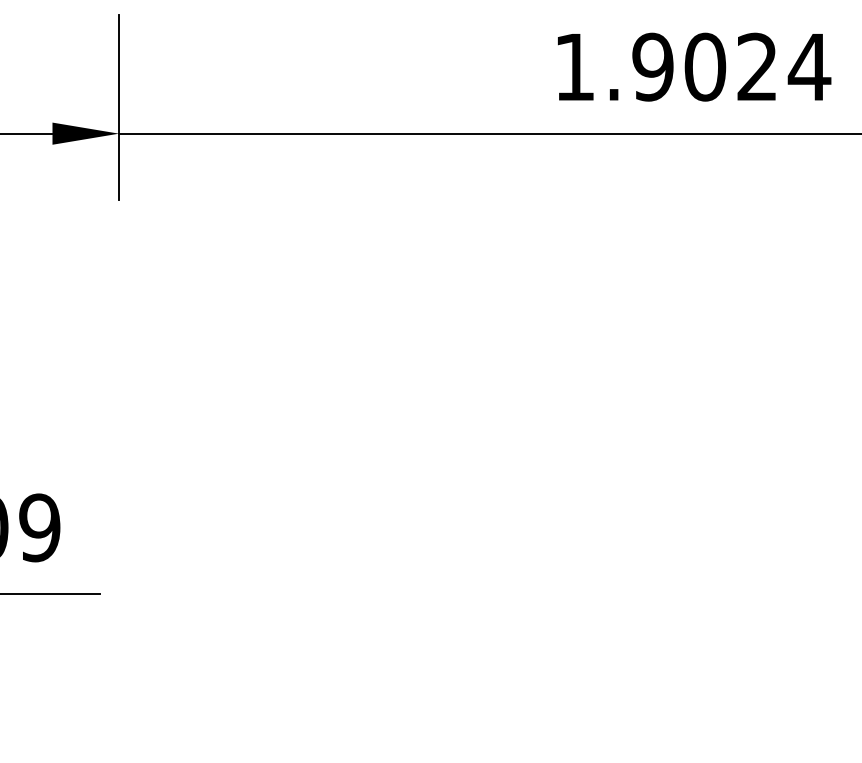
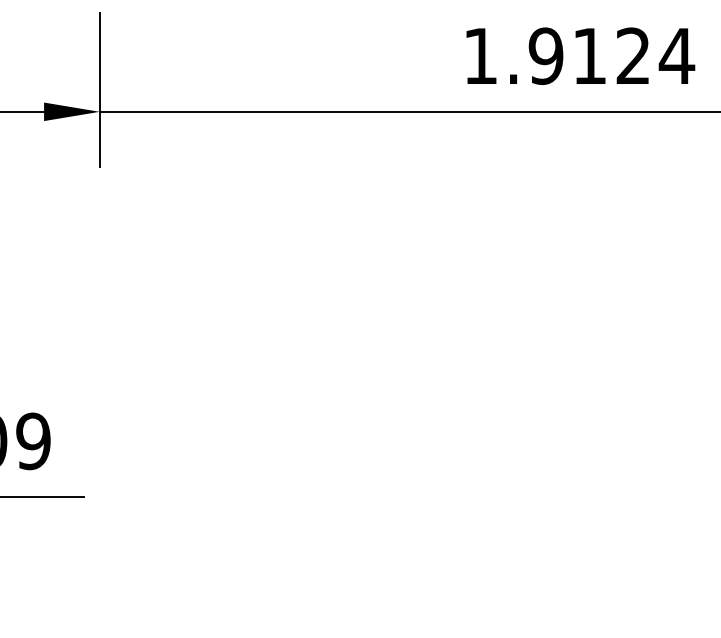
text: (704, 66) -> (589, 55), 1.9024 -> 1.9124

